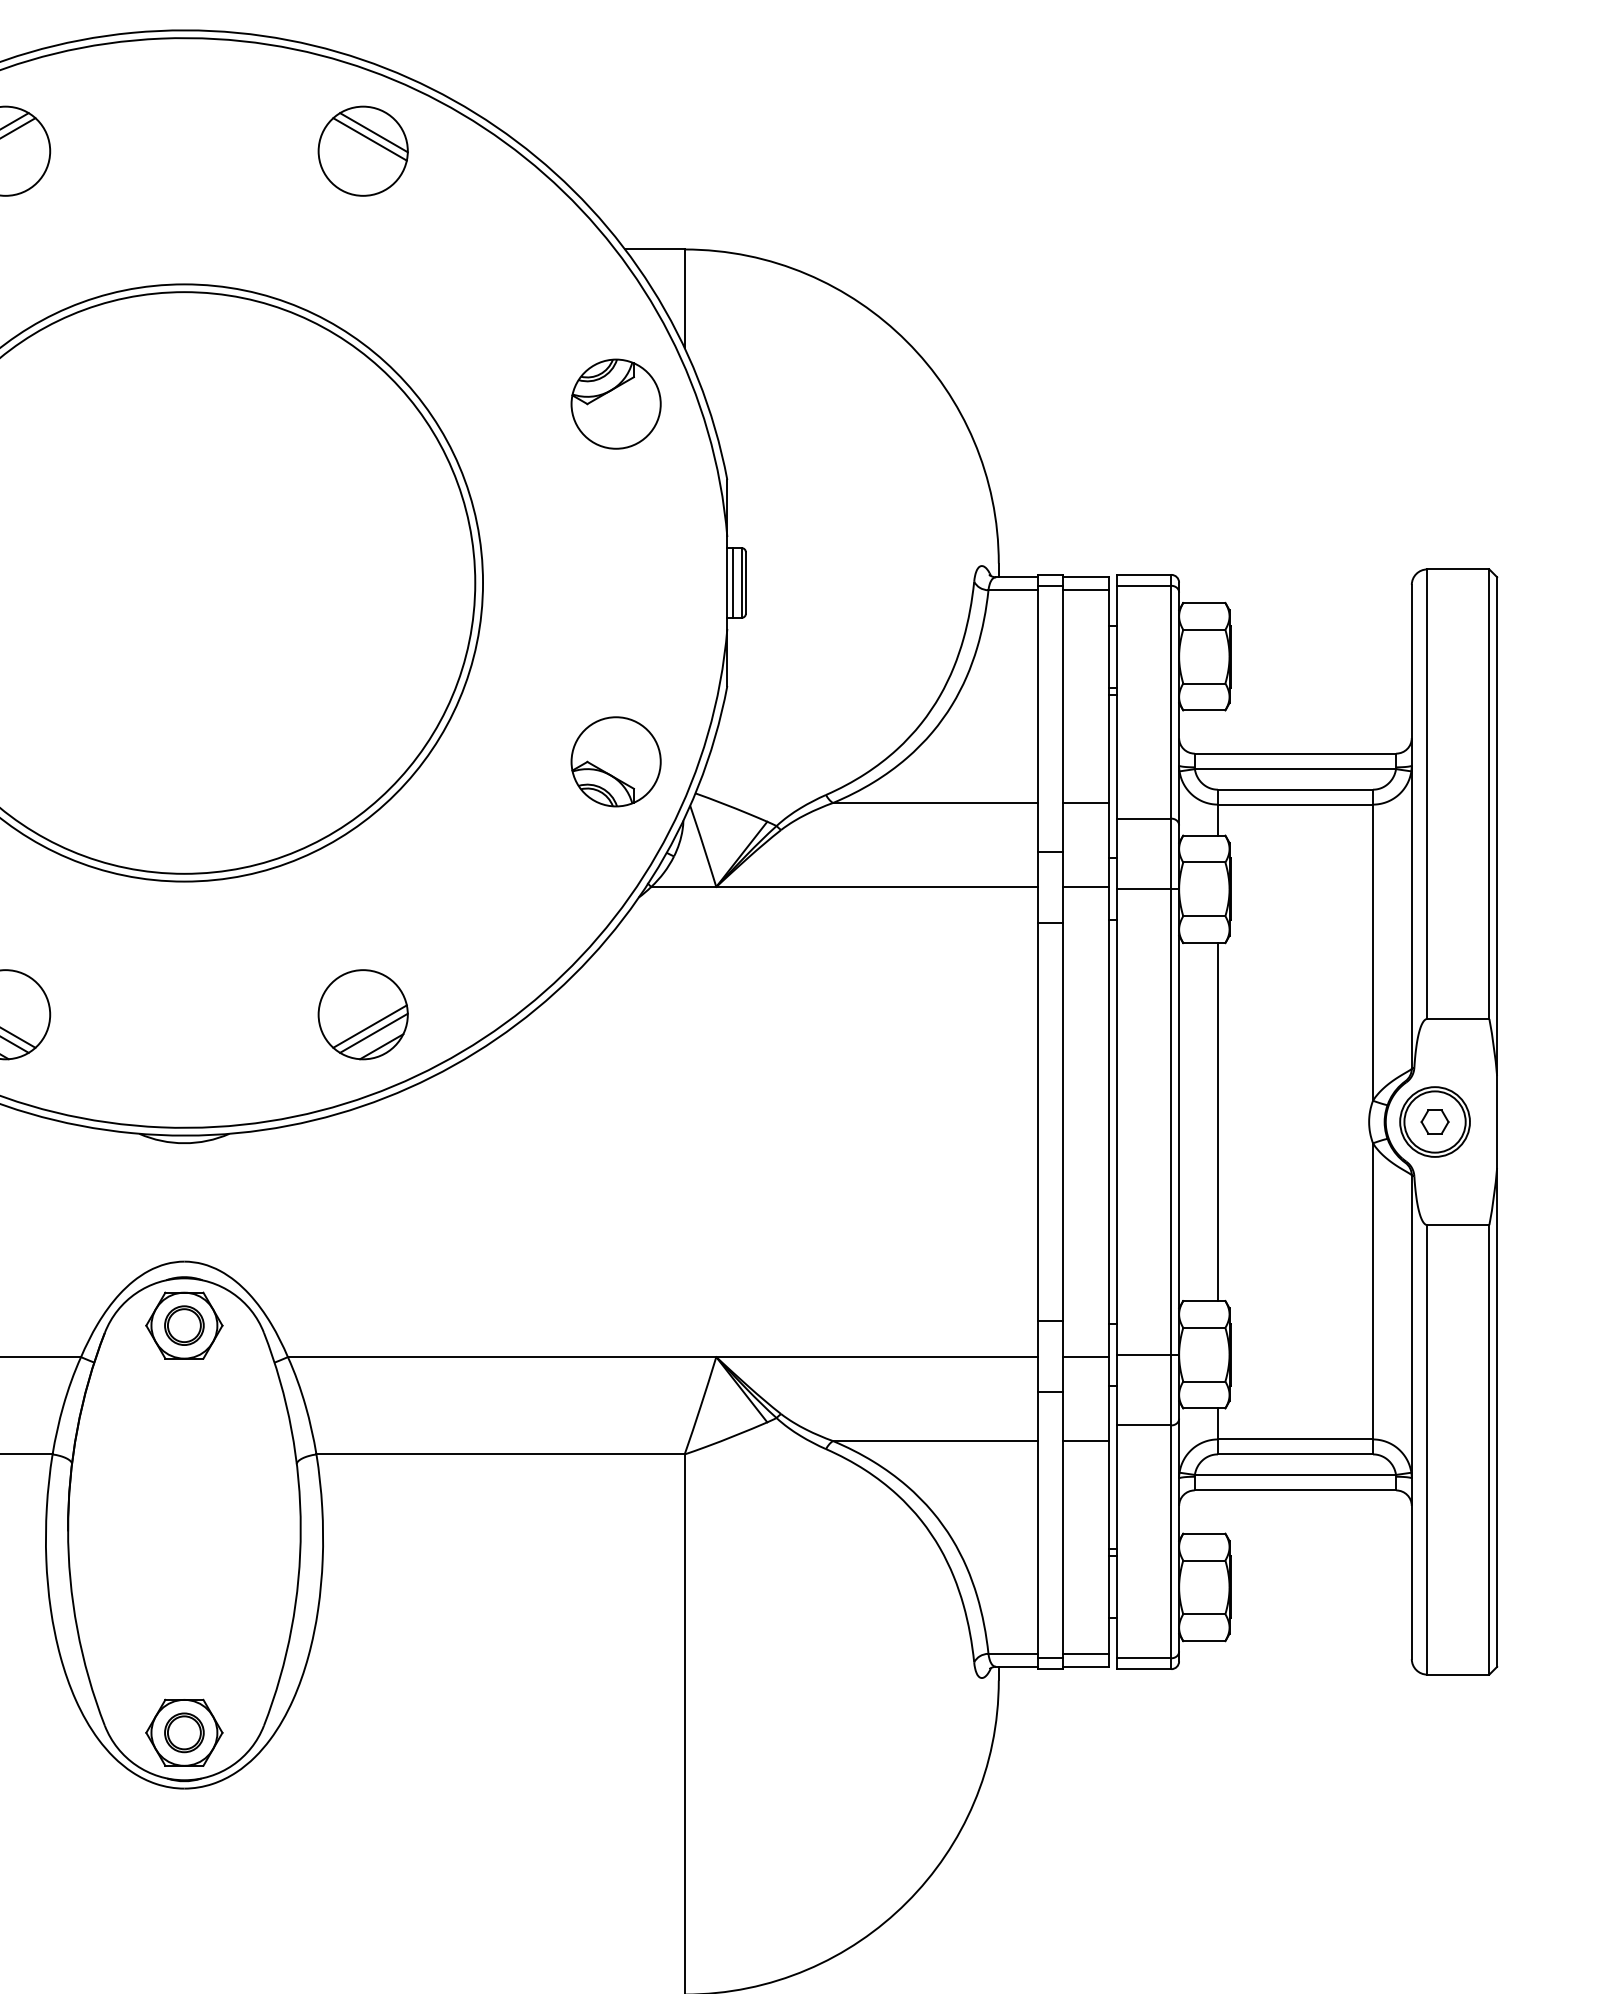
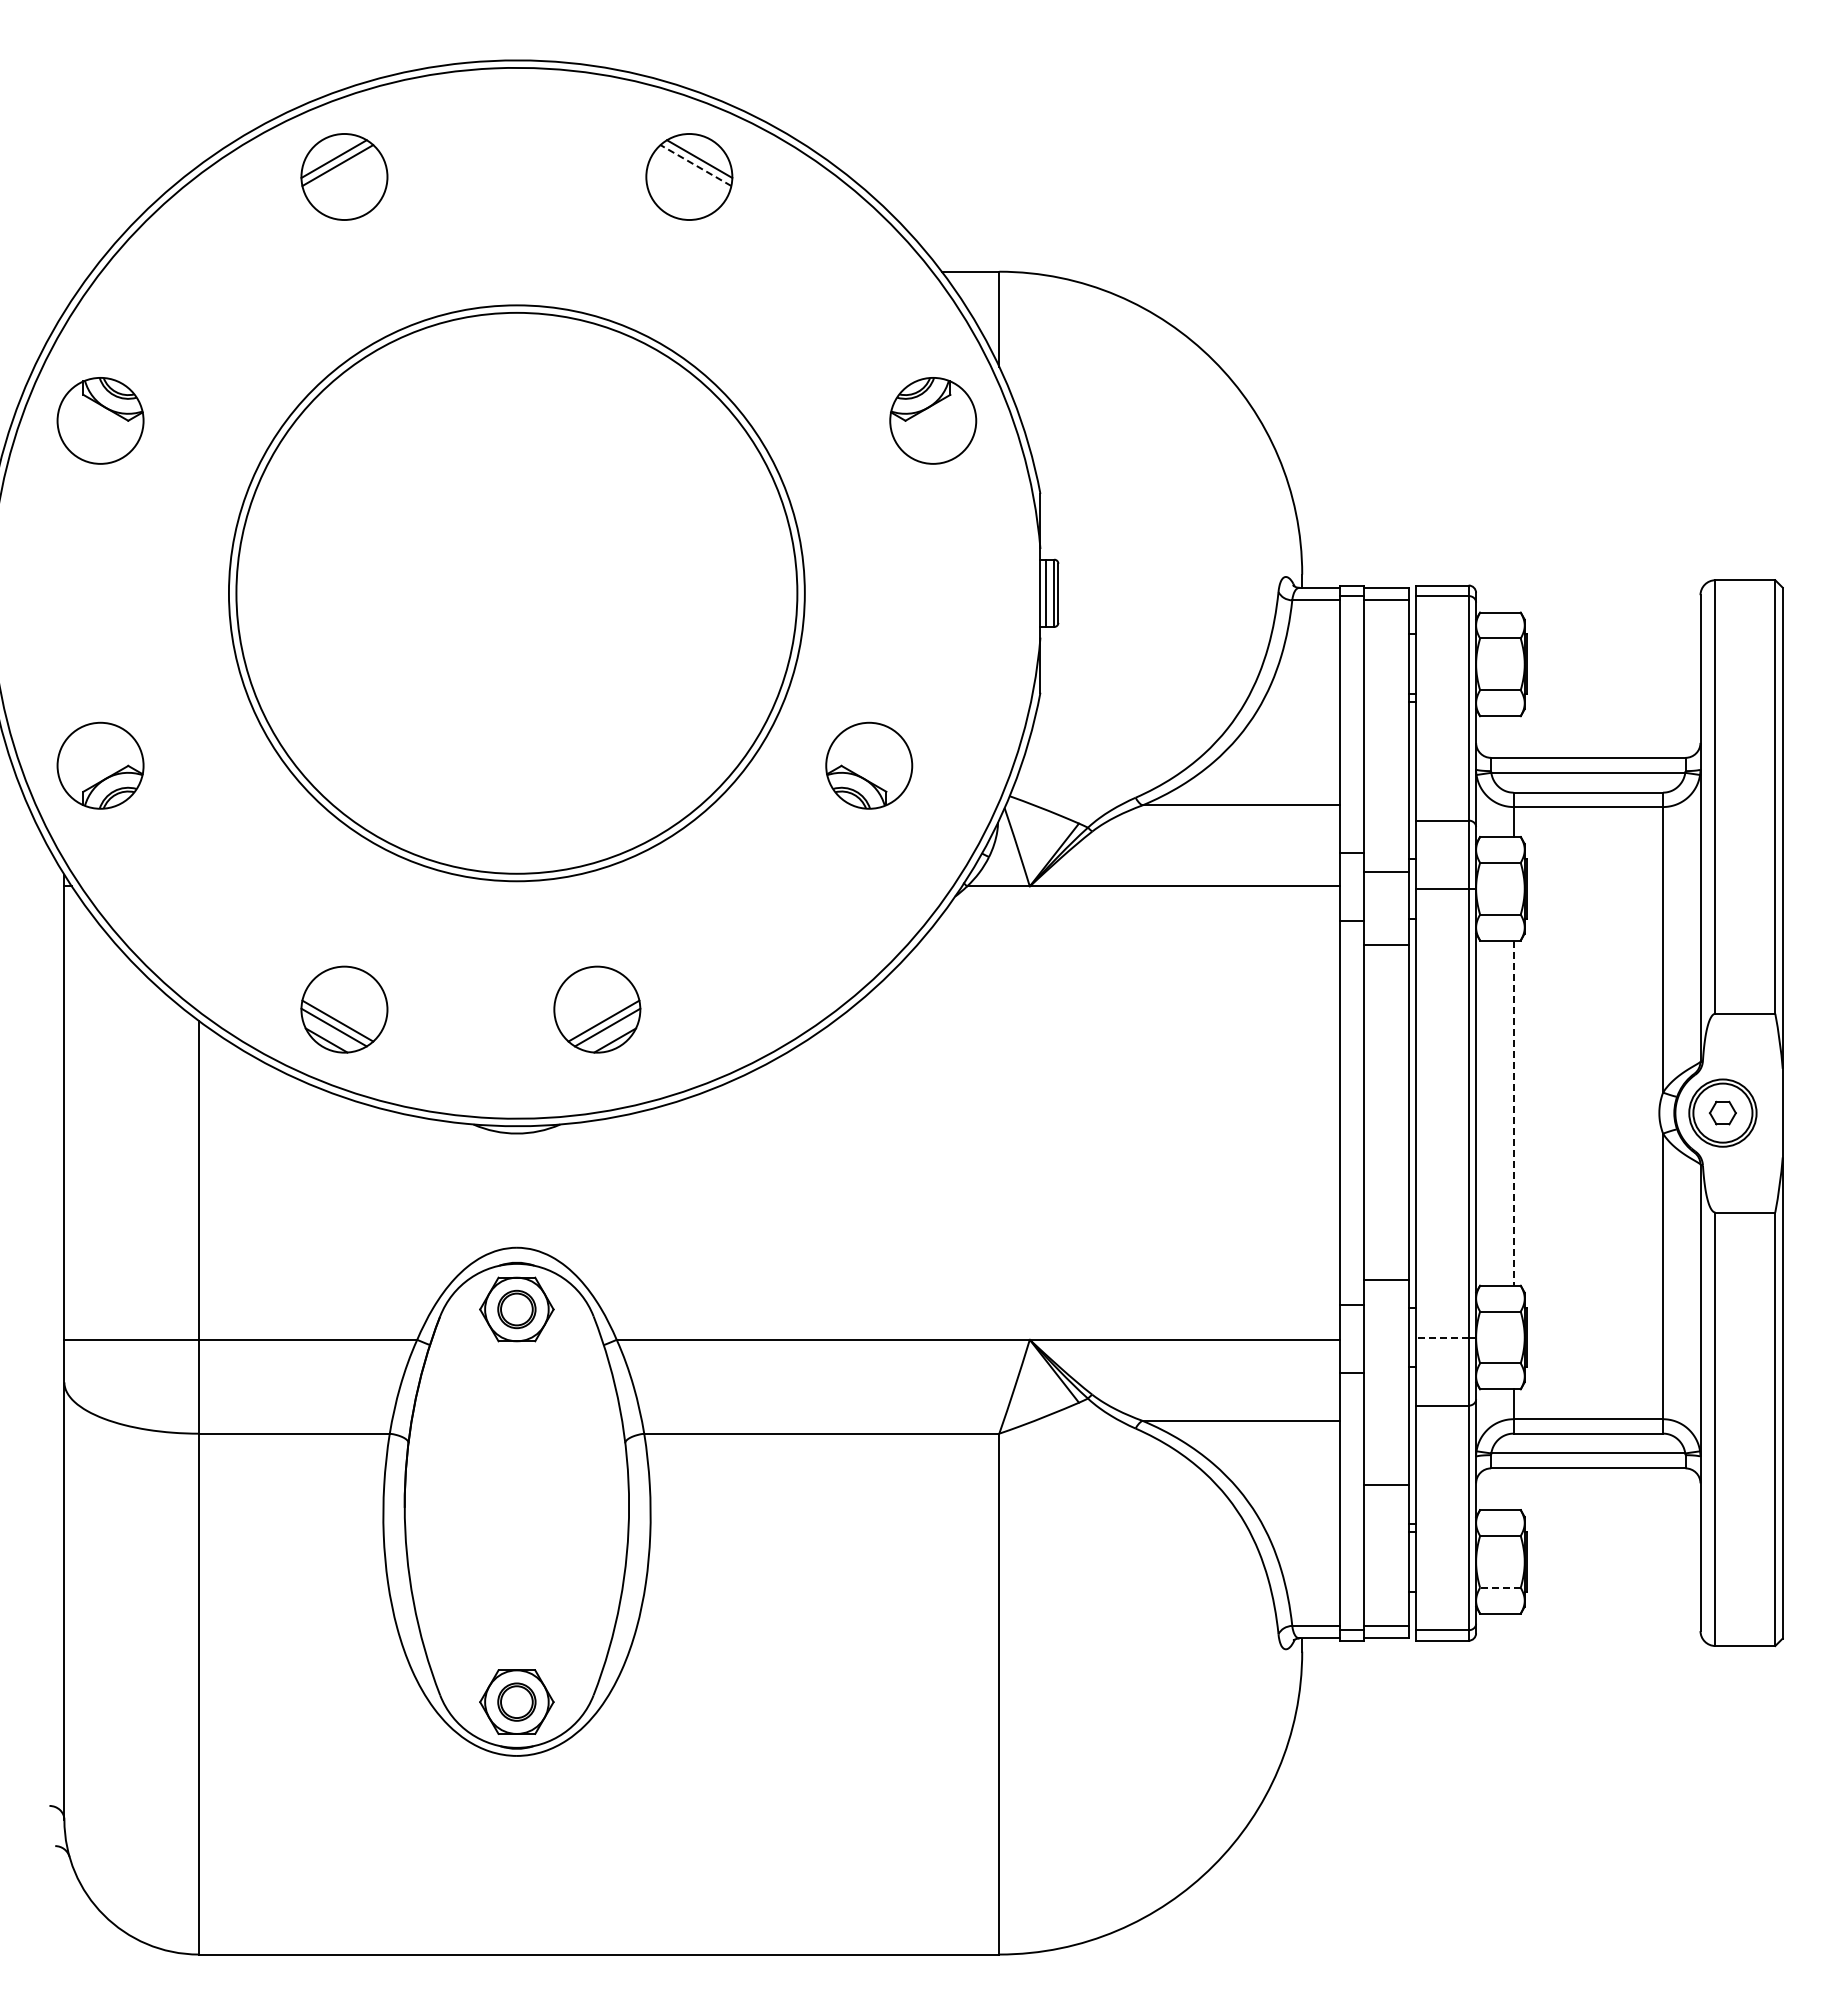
line: (369, 139) -> (695, 165), solid -> dashed
part: (616, 761) -> (869, 765), moved
line: (1085, 803) -> (1385, 872), moved
line: (1085, 887) -> (1385, 945), moved
part: (363, 1014) -> (597, 1009), moved
line: (1217, 1122) -> (1513, 1113), solid -> dashed
line: (1143, 1354) -> (1441, 1337), solid -> dashed
line: (1085, 1356) -> (1385, 1279), moved
line: (1085, 1440) -> (1385, 1484), moved
line: (1203, 1613) -> (1499, 1587), solid -> dashed

